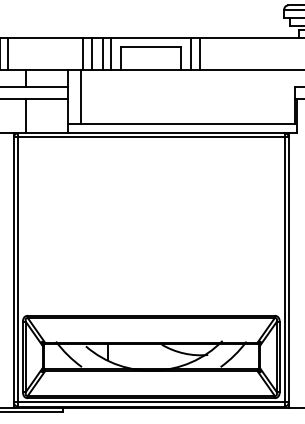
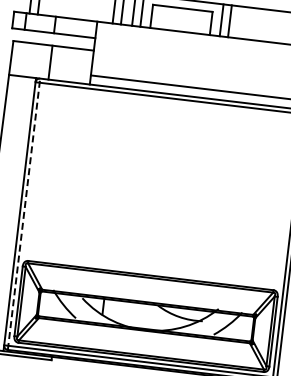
line: (80, 97) -> (106, 50), removed
line: (18, 269) -> (24, 213), solid -> dashed

